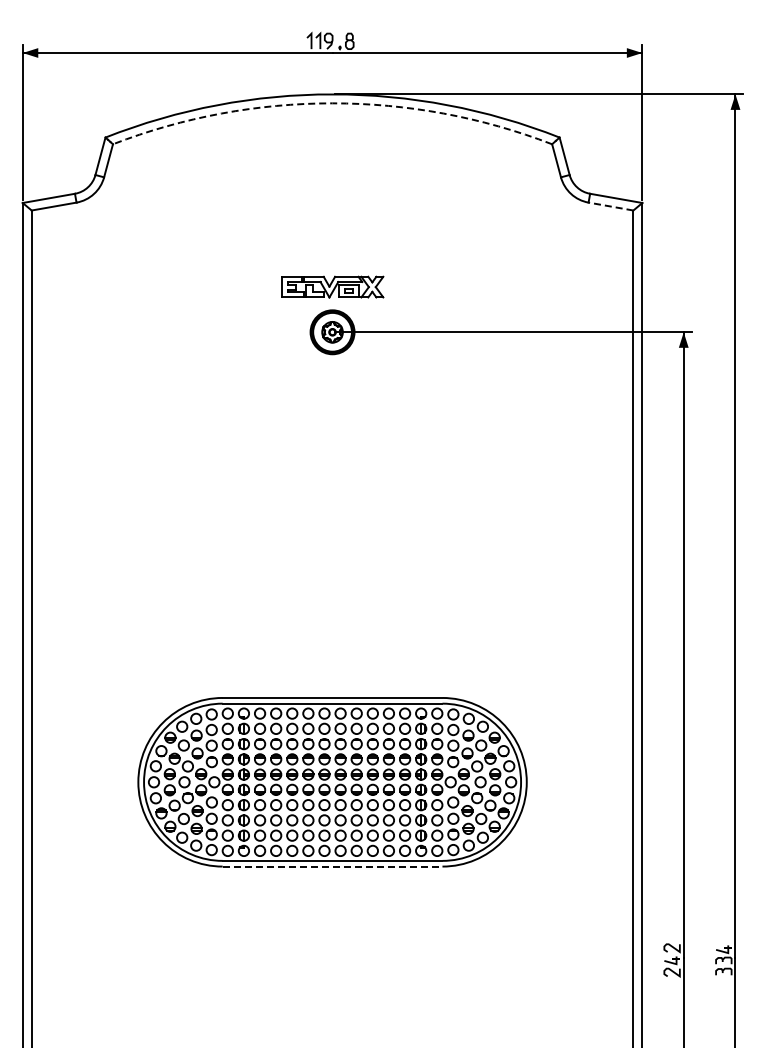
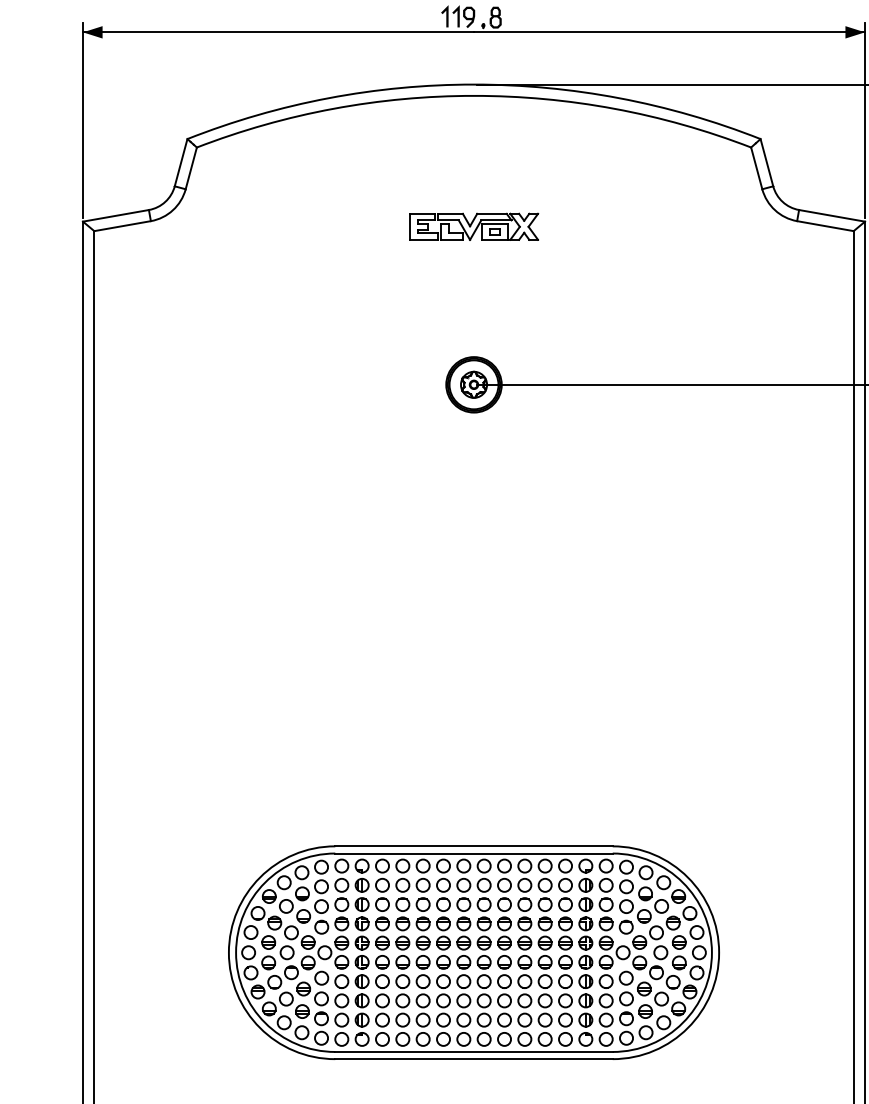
arc: (332, 103) -> (473, 96), dashed -> solid
line: (611, 206) -> (826, 226), dashed -> solid
part: (332, 286) -> (473, 226), moved
line: (332, 866) -> (473, 1059), dashed -> solid

